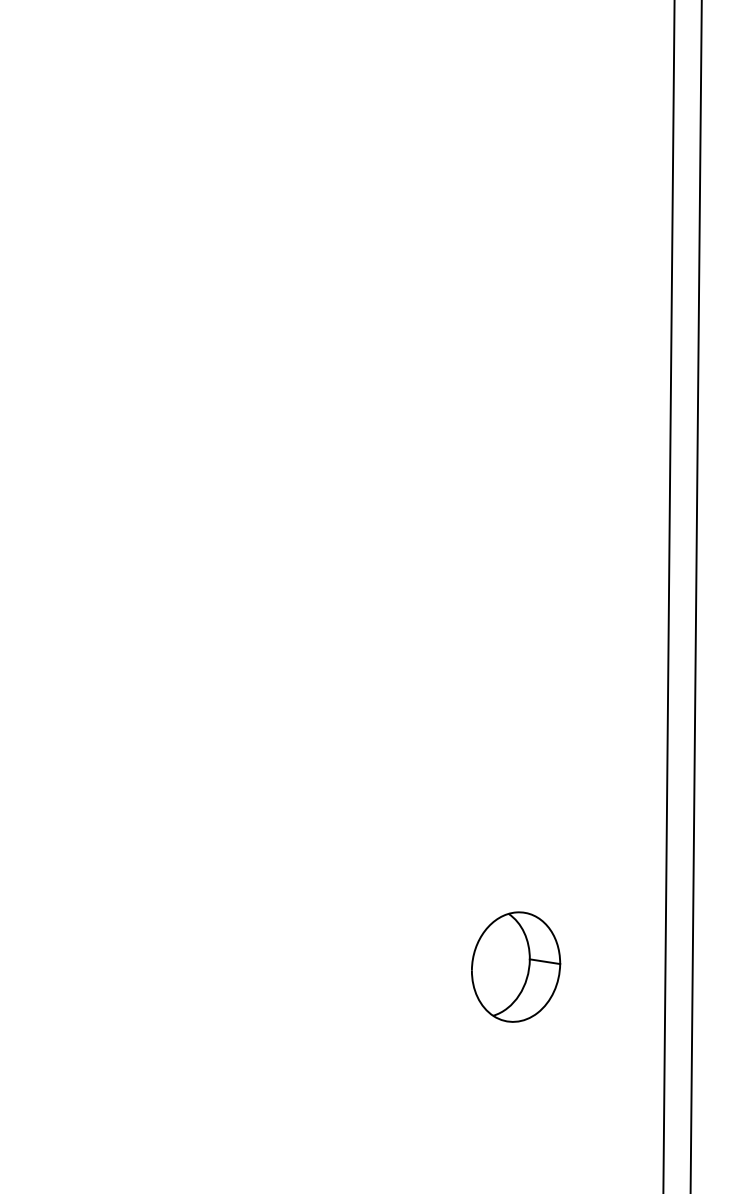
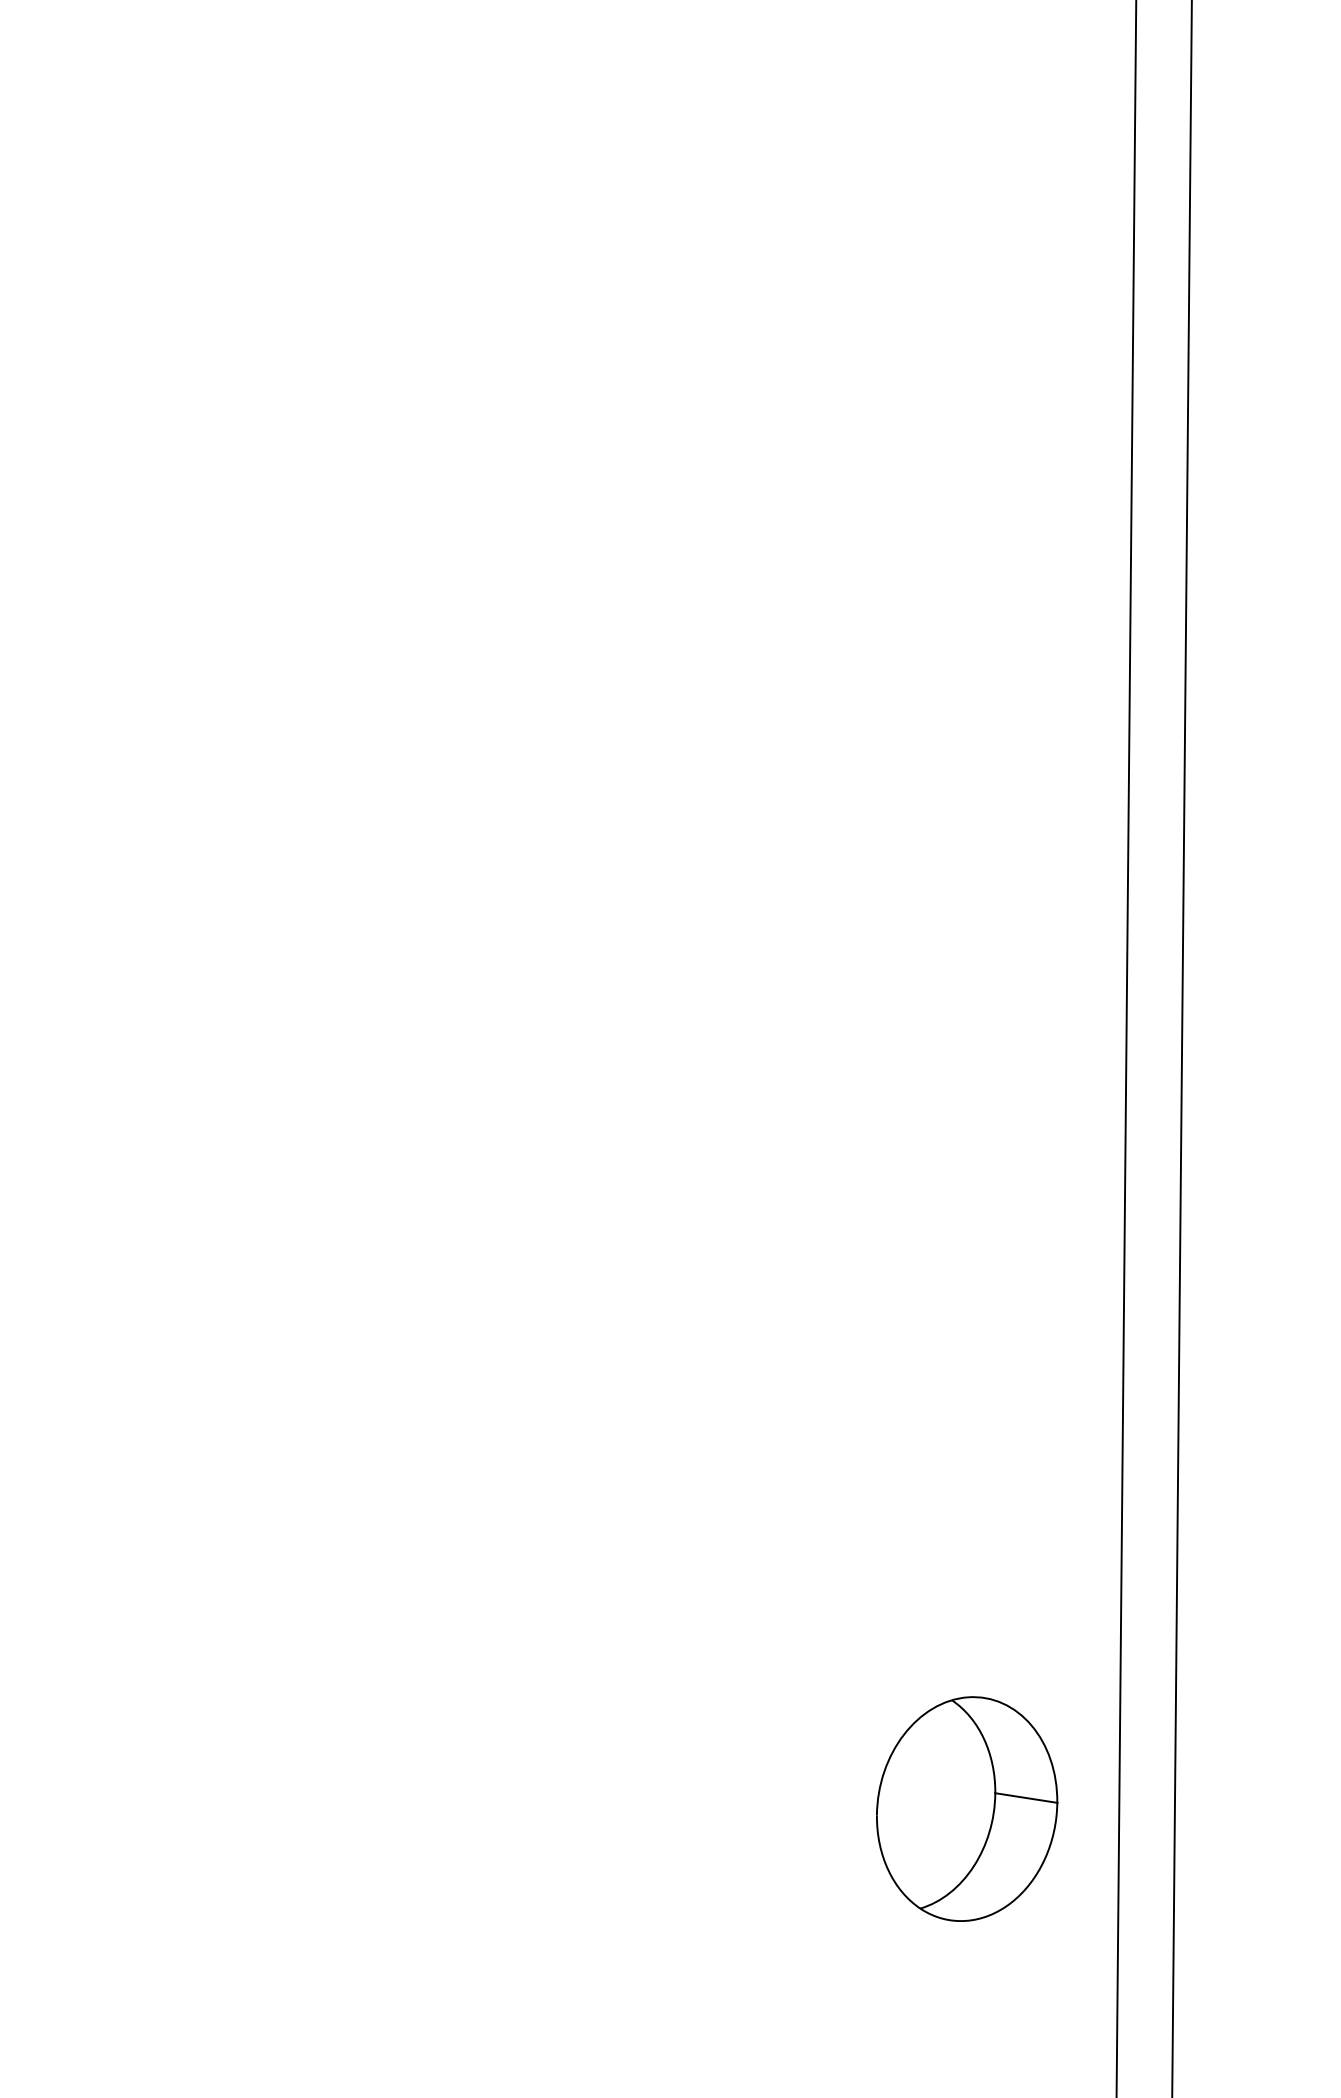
part: (516, 966) -> (968, 1807), moved

